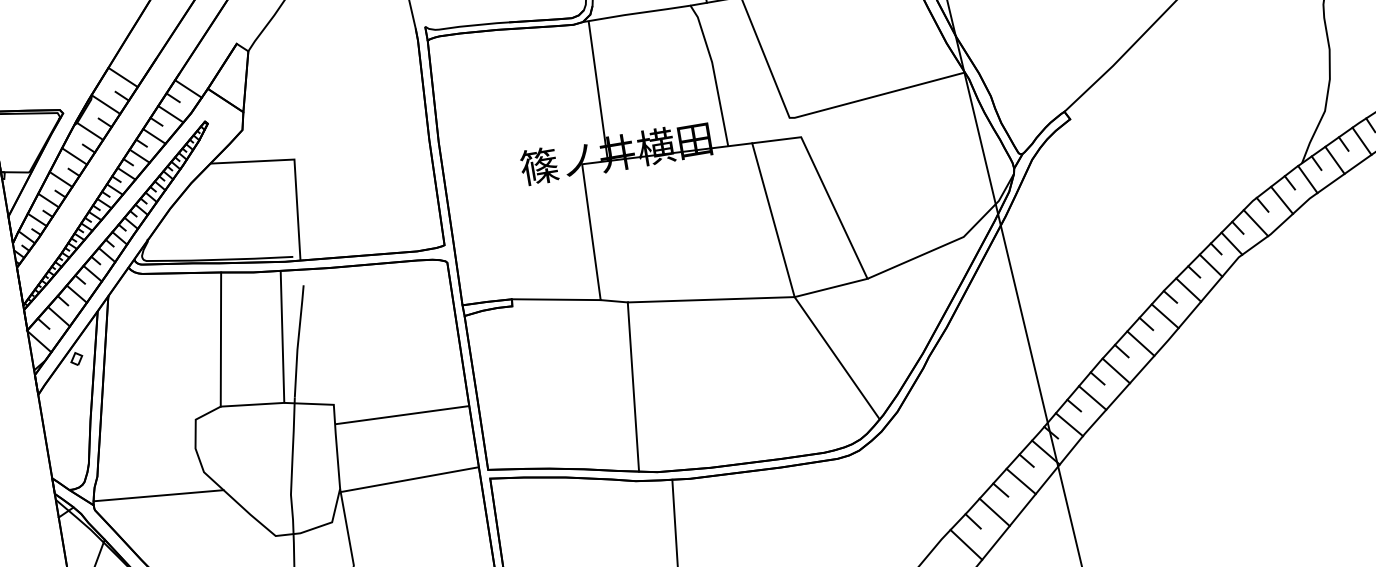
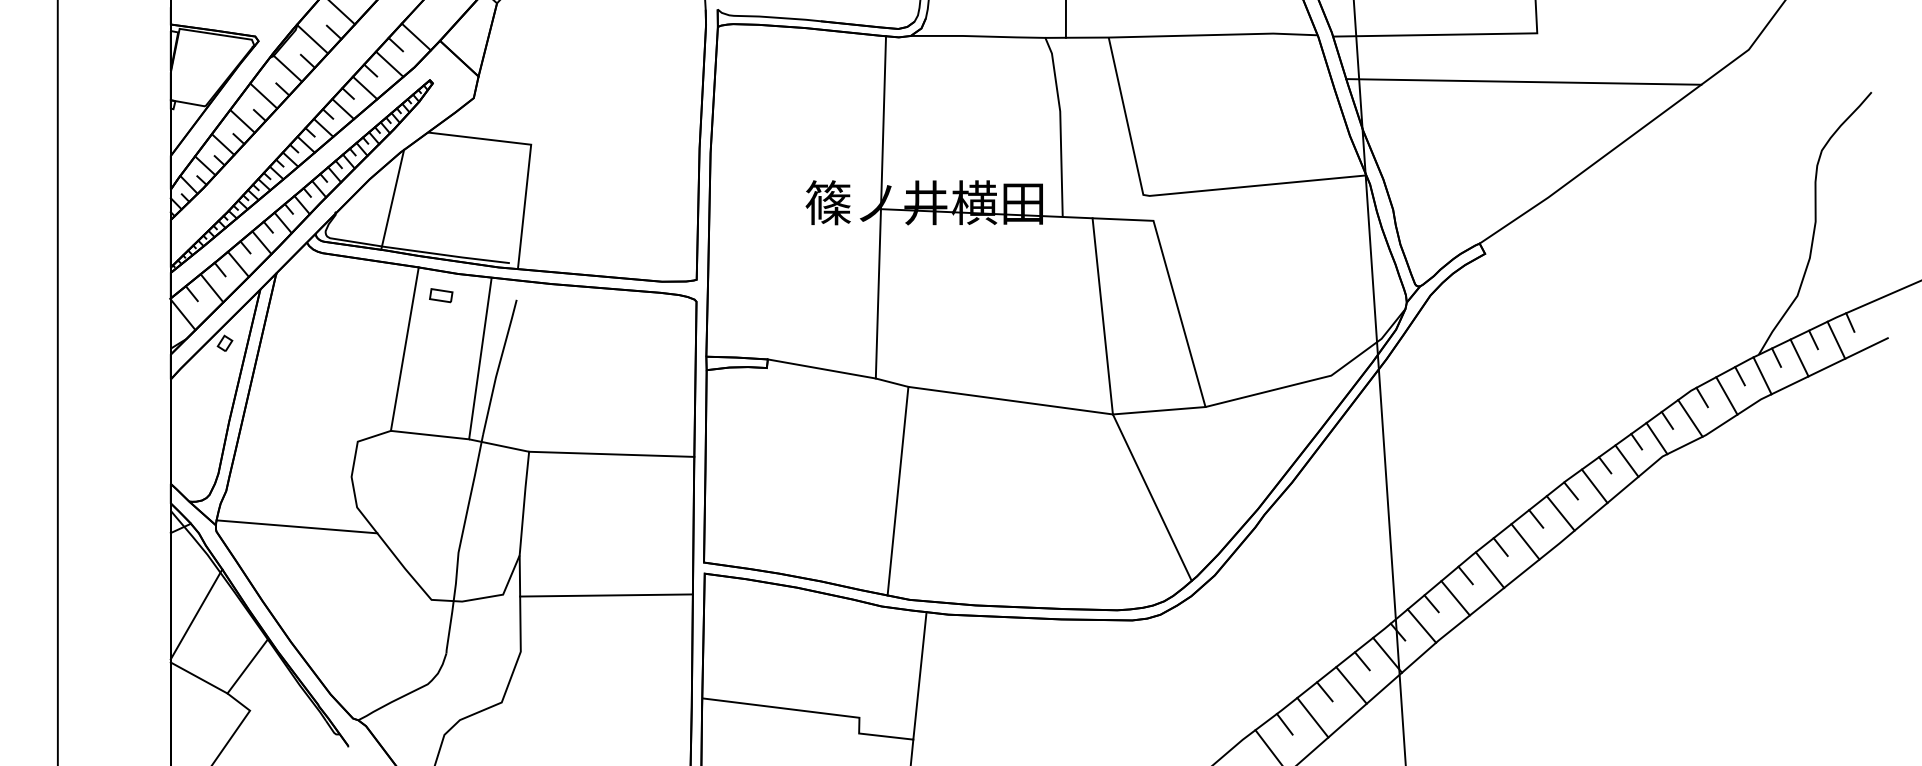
line: (598, 91) -> (883, 122), moved
line: (191, 221) -> (392, 199), added
part: (243, 291) -> (441, 295), added
line: (402, 414) -> (611, 453), moved
line: (409, 479) -> (606, 595), moved

